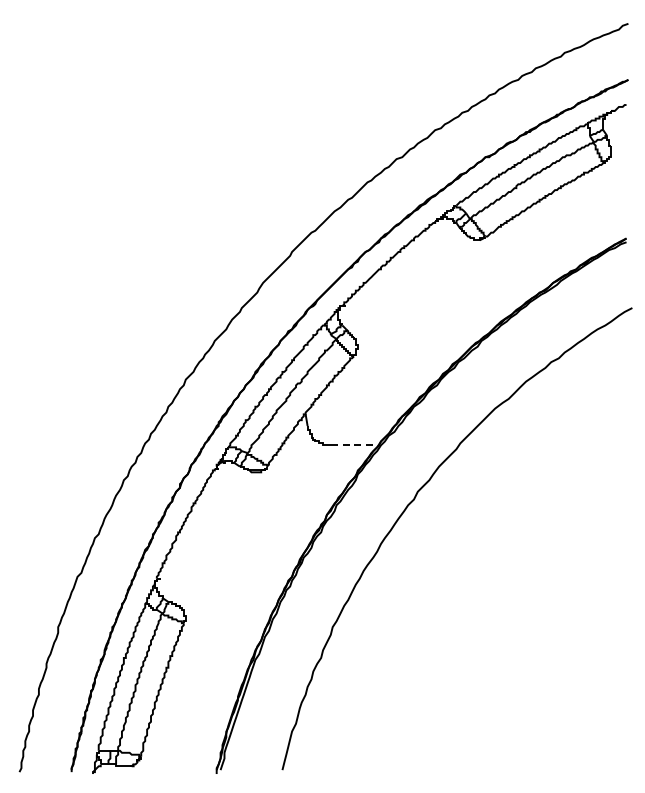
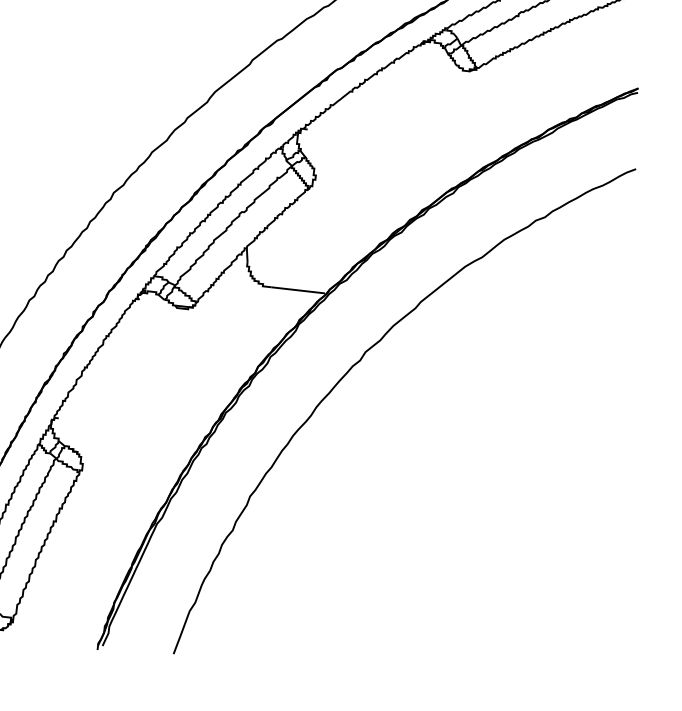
line: (354, 445) -> (298, 290), dashed -> solid

